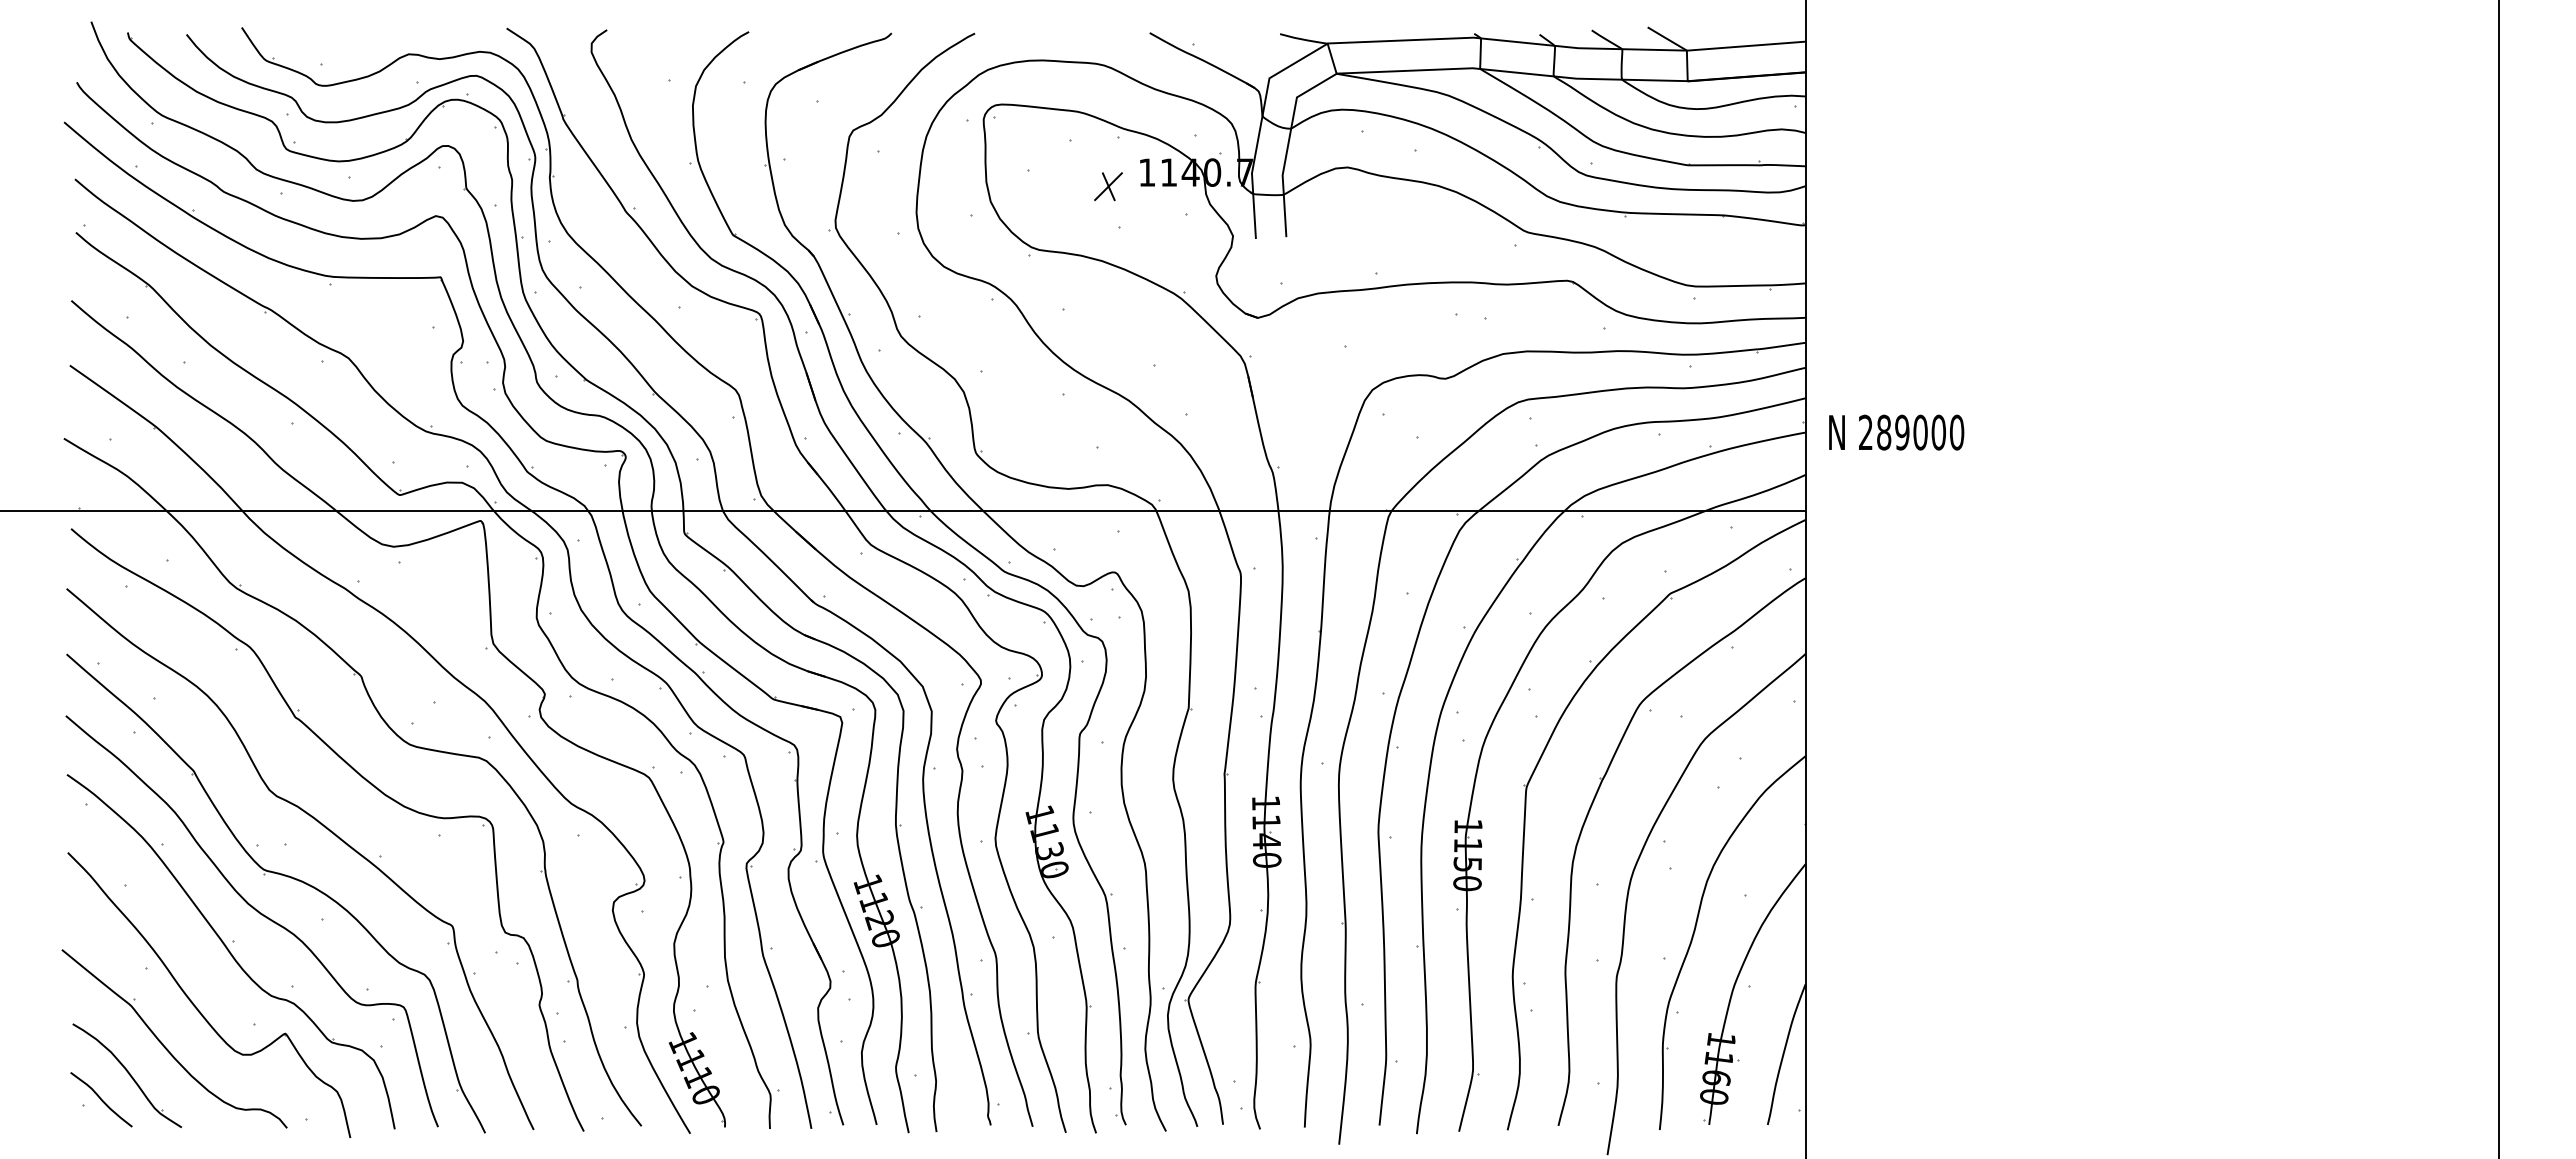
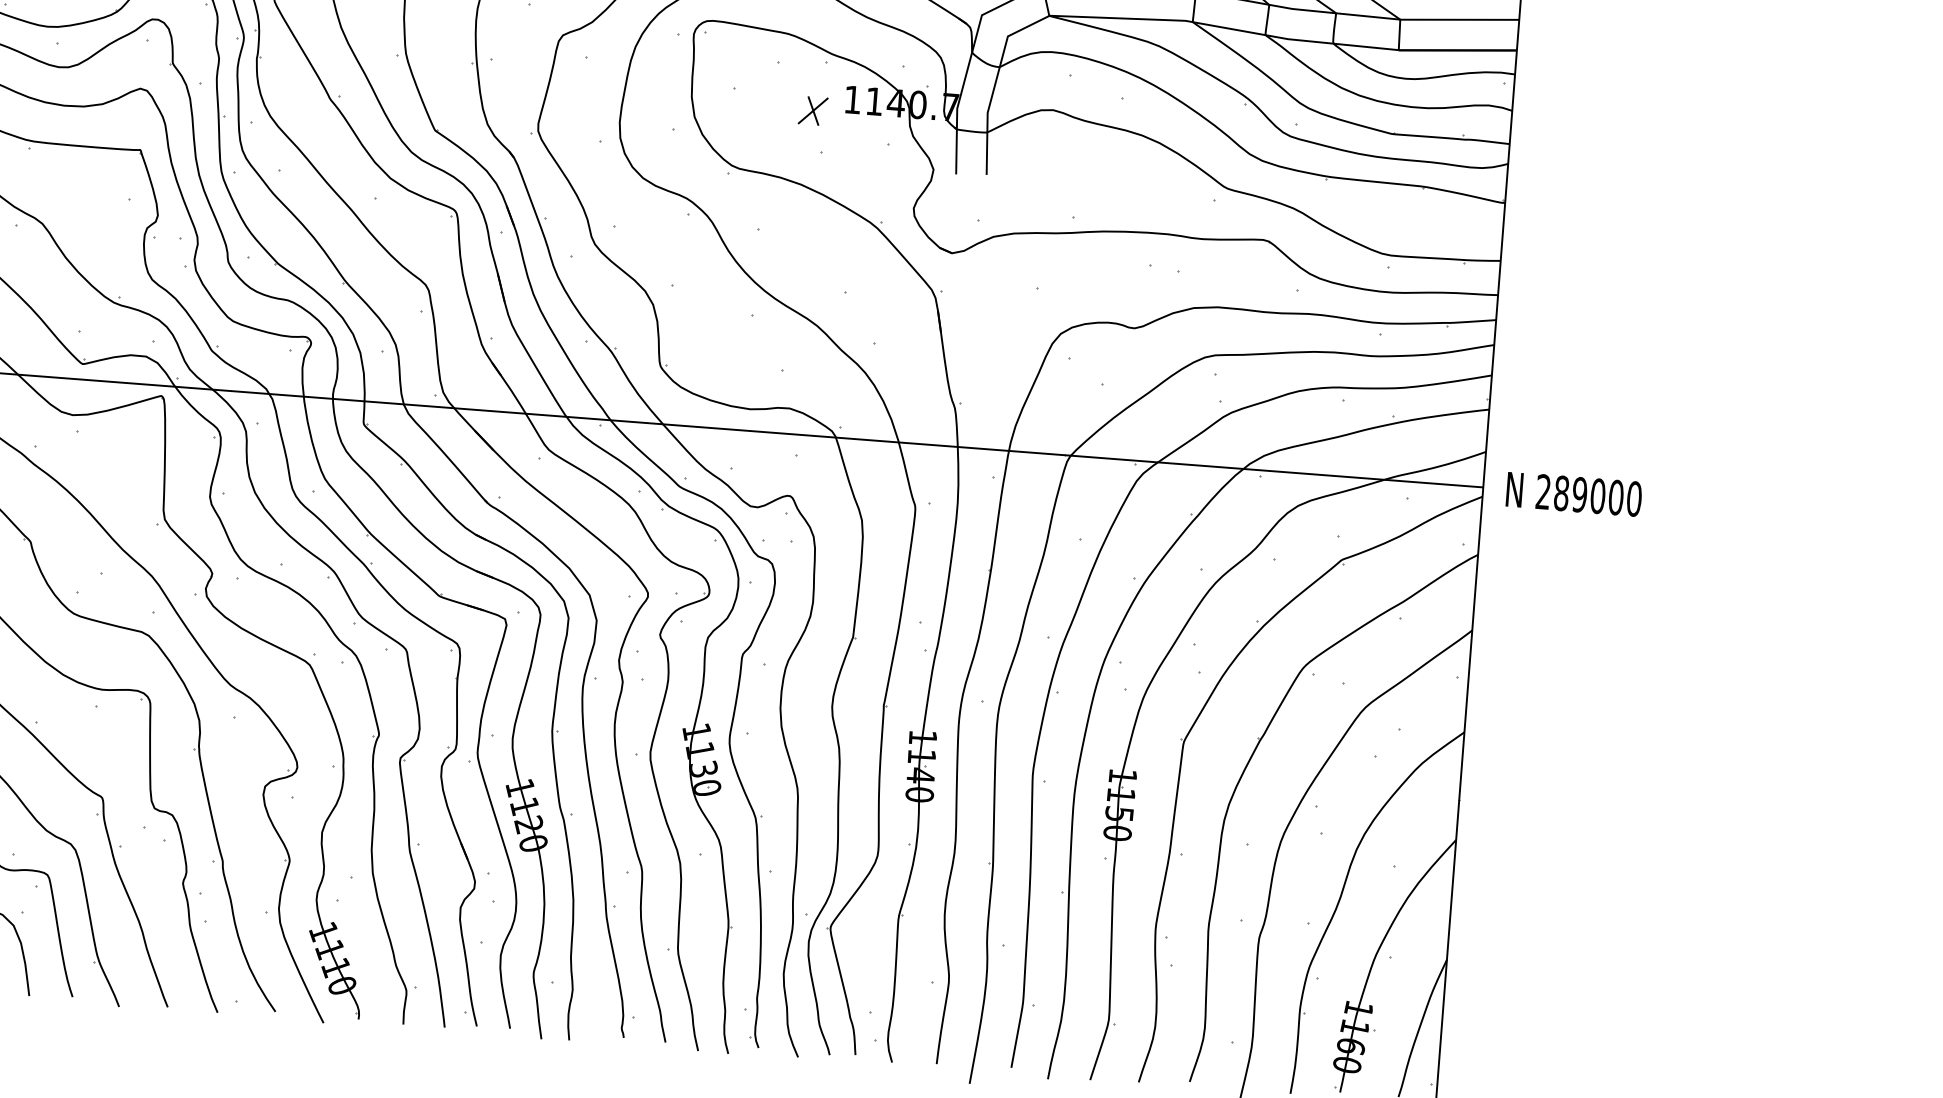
text: (1896, 432) -> (1574, 494), moved

